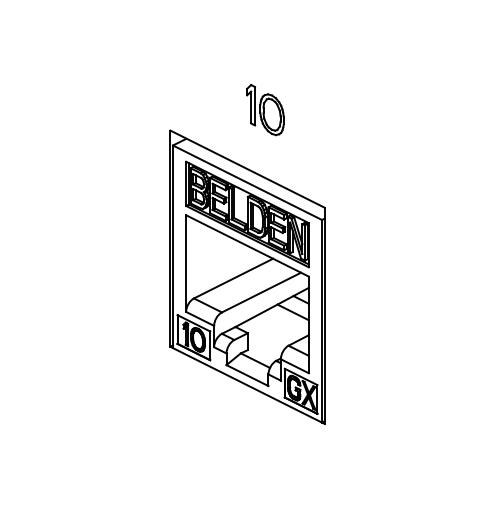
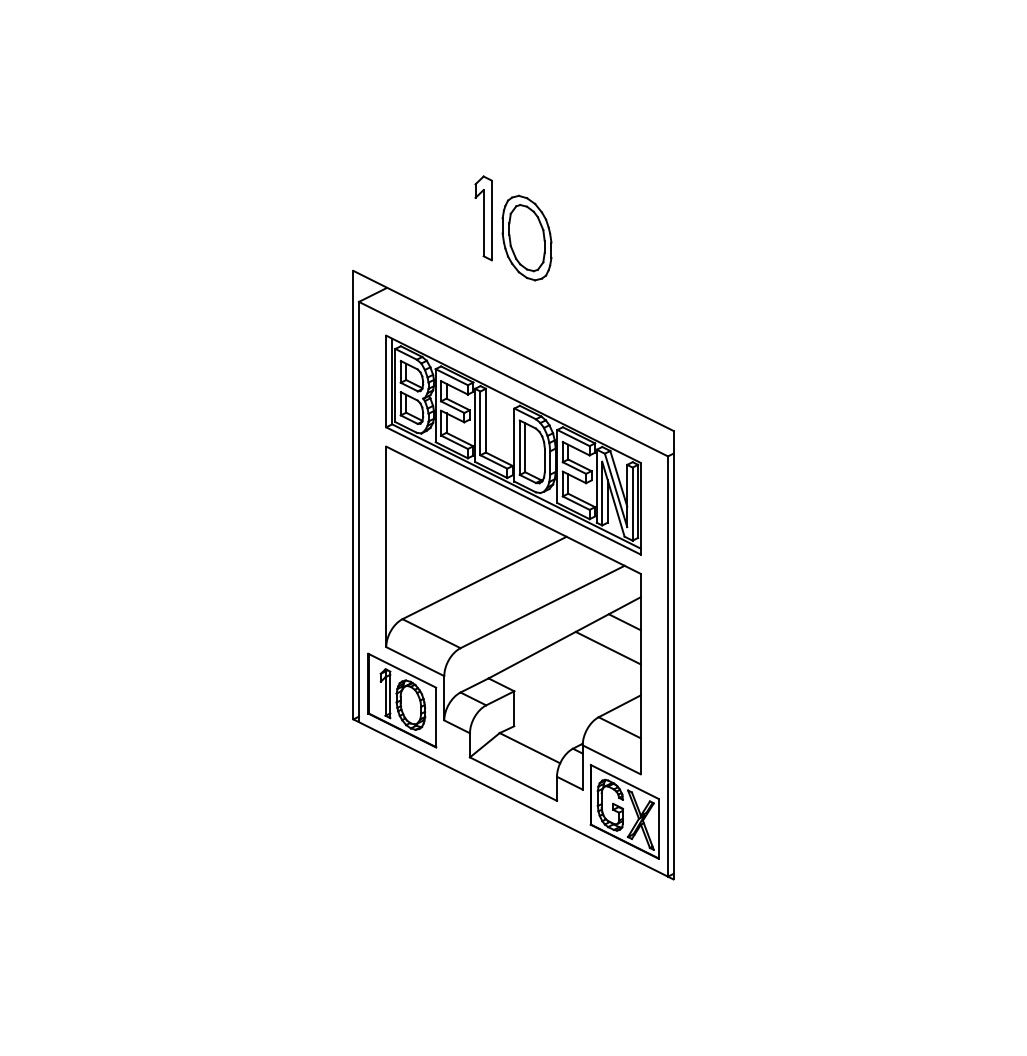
part: (265, 110) -> (513, 229), moved

